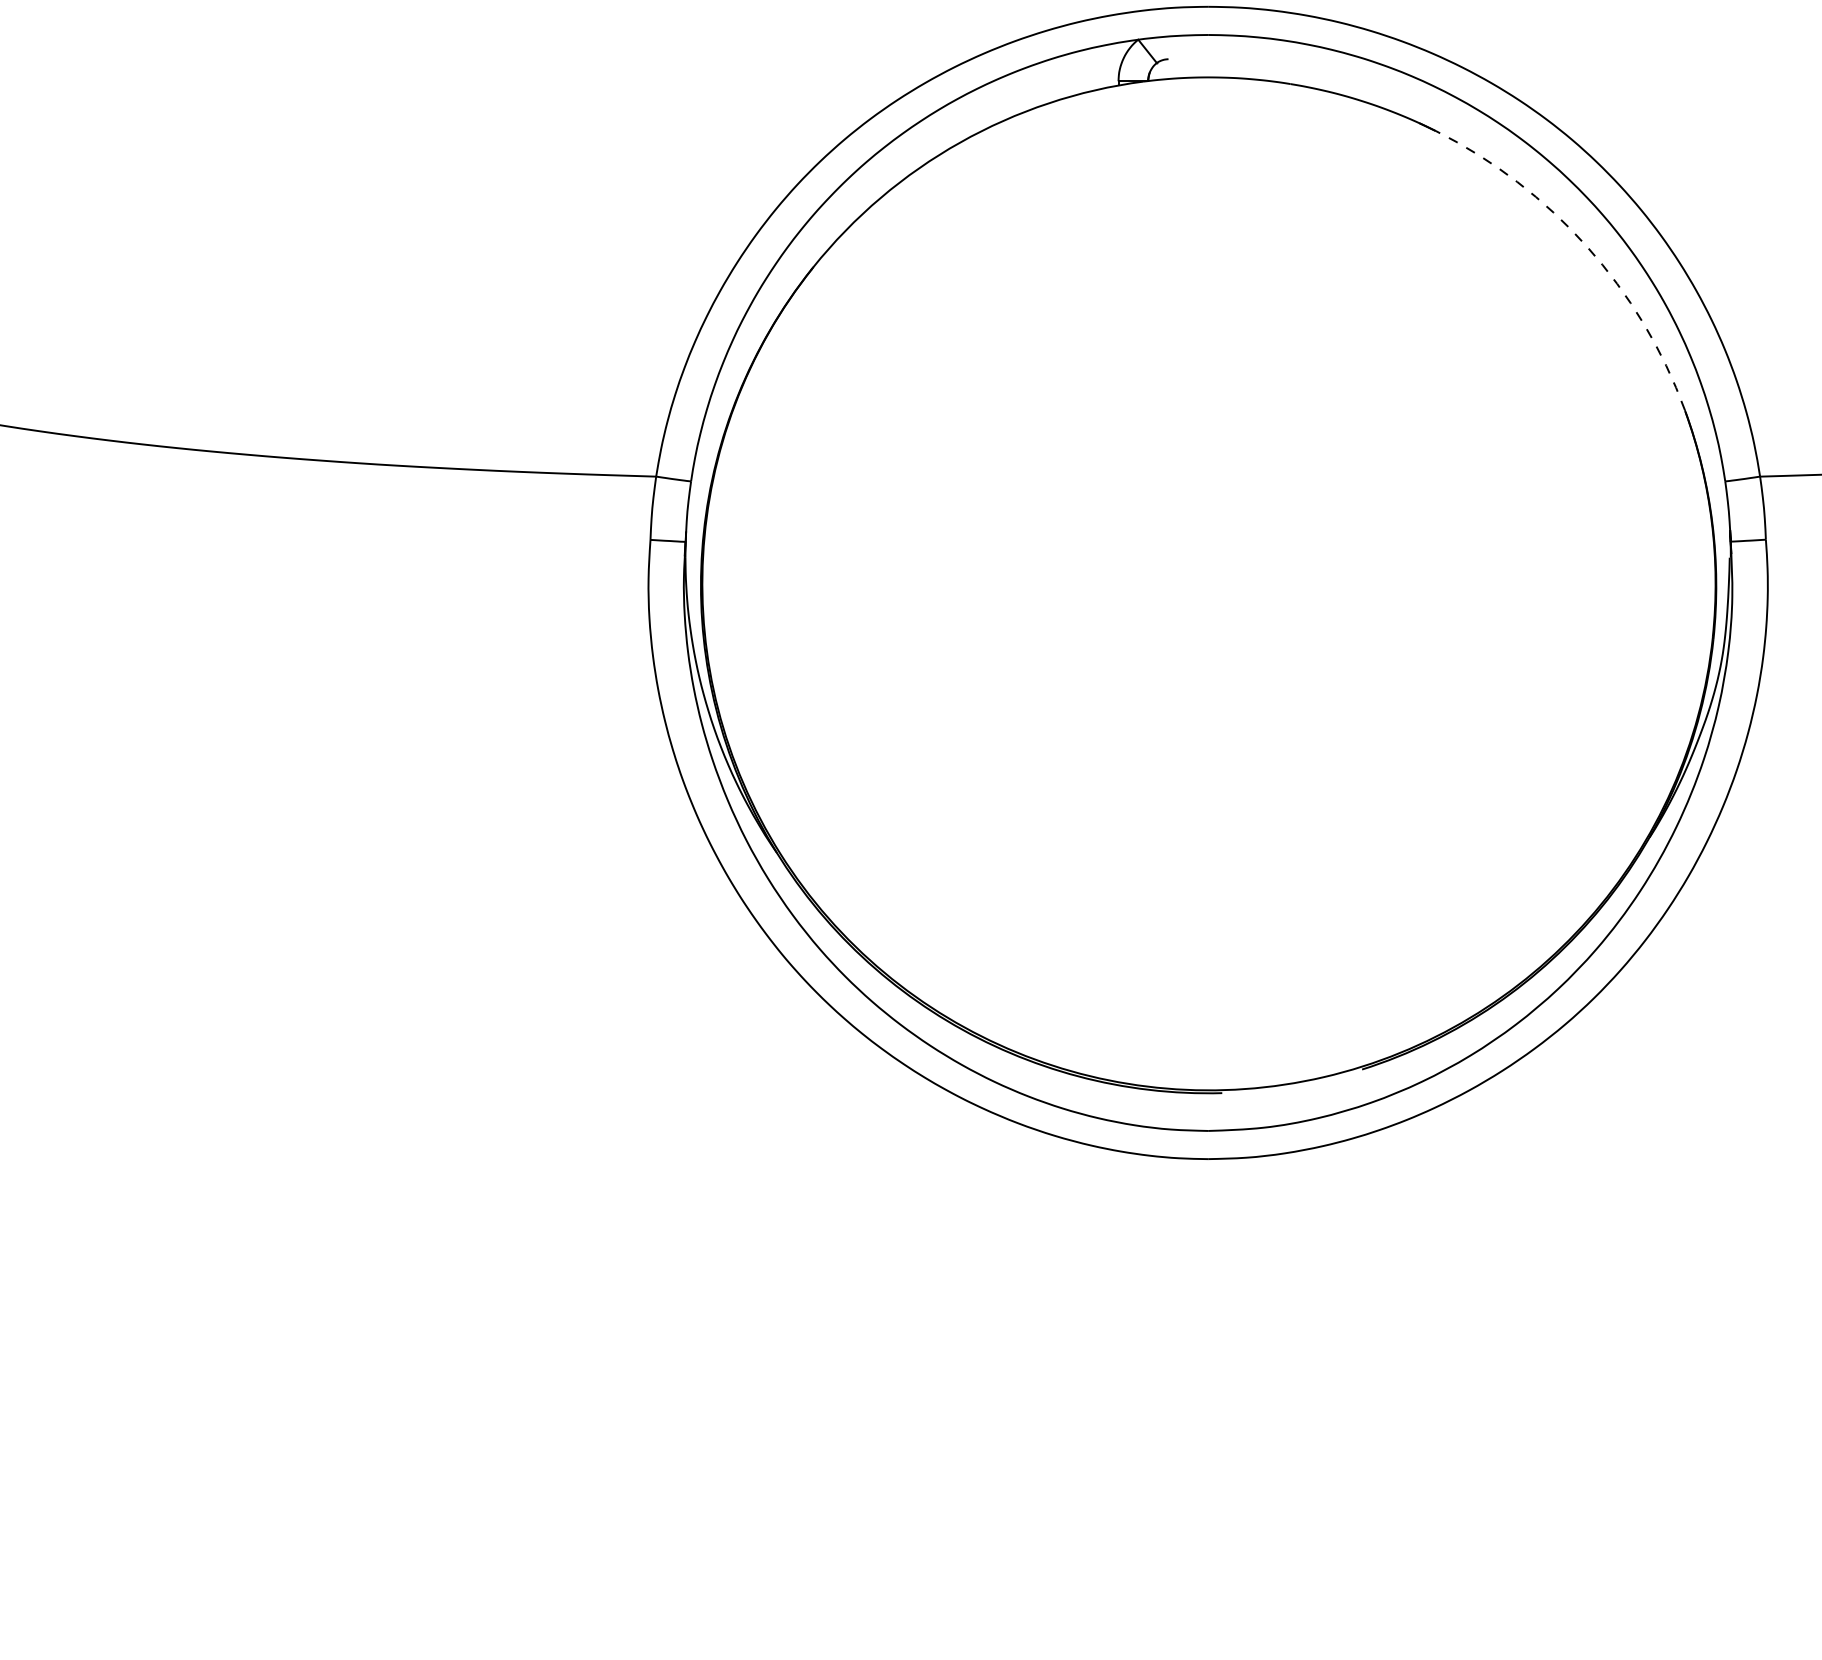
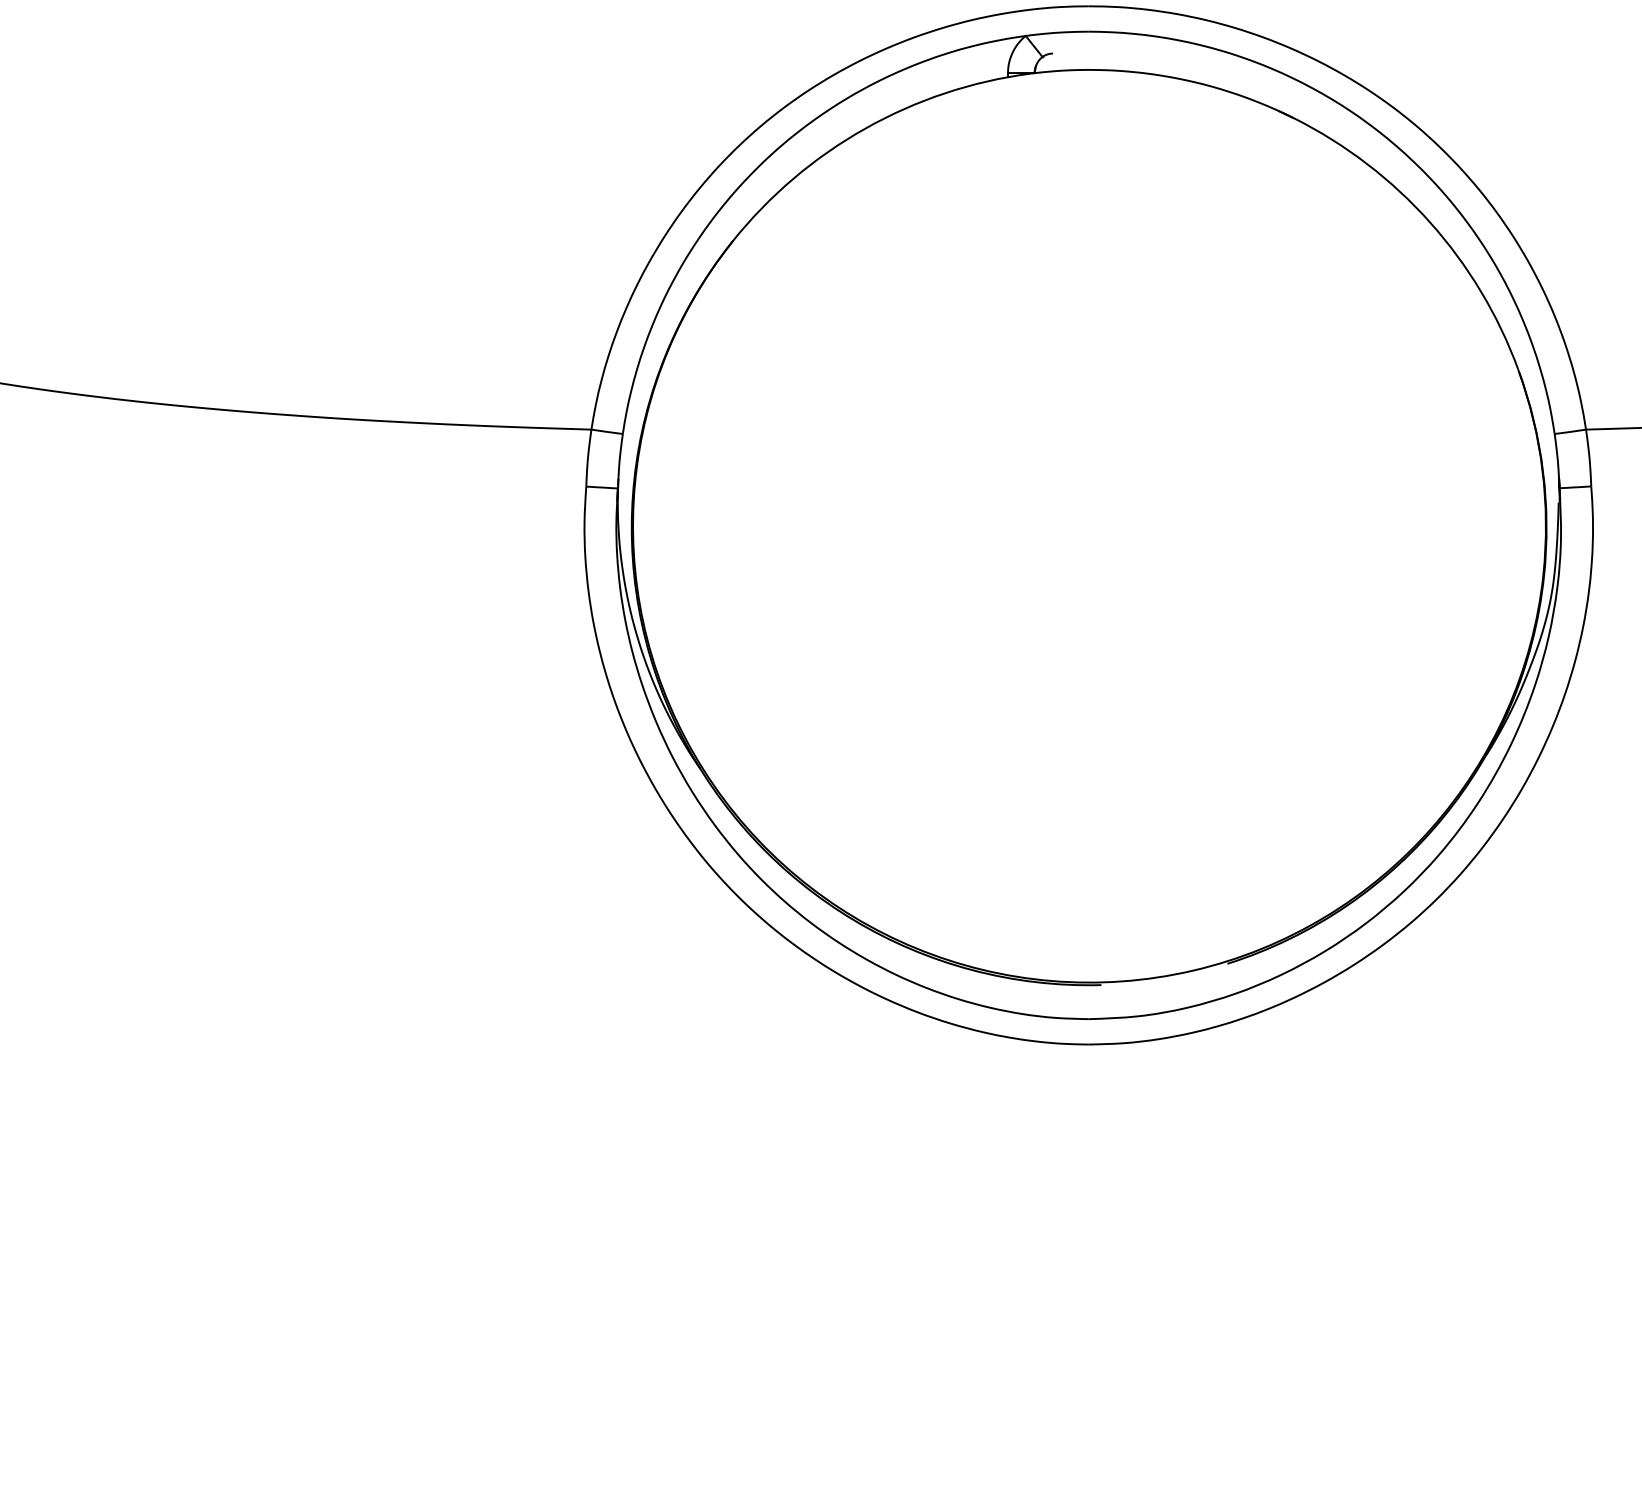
arc: (1587, 246) -> (1430, 222), dashed -> solid

